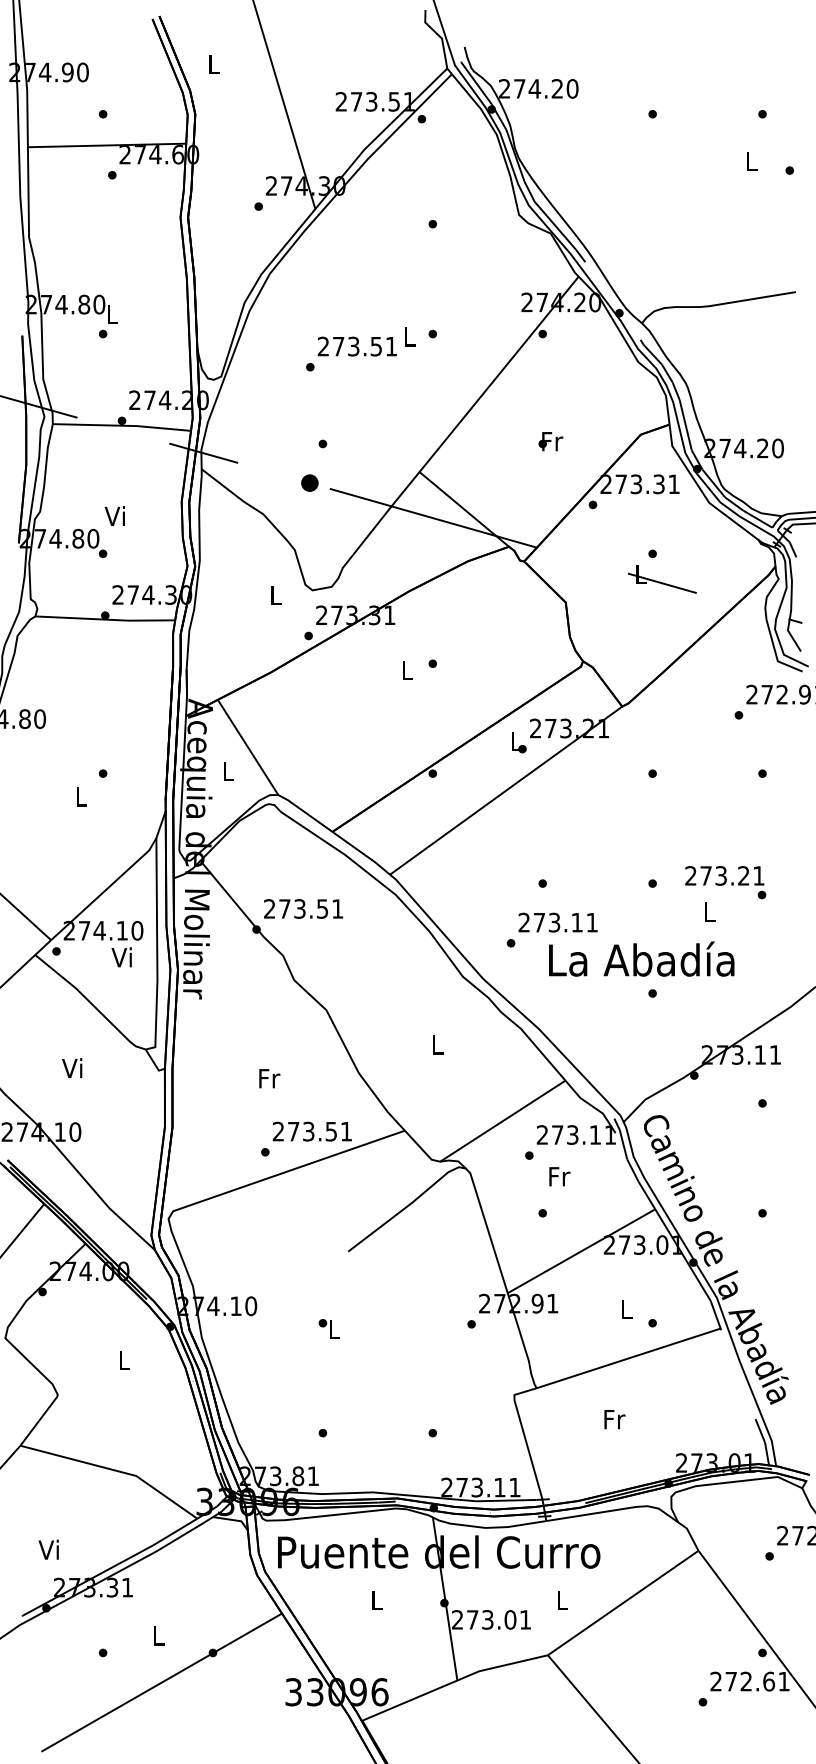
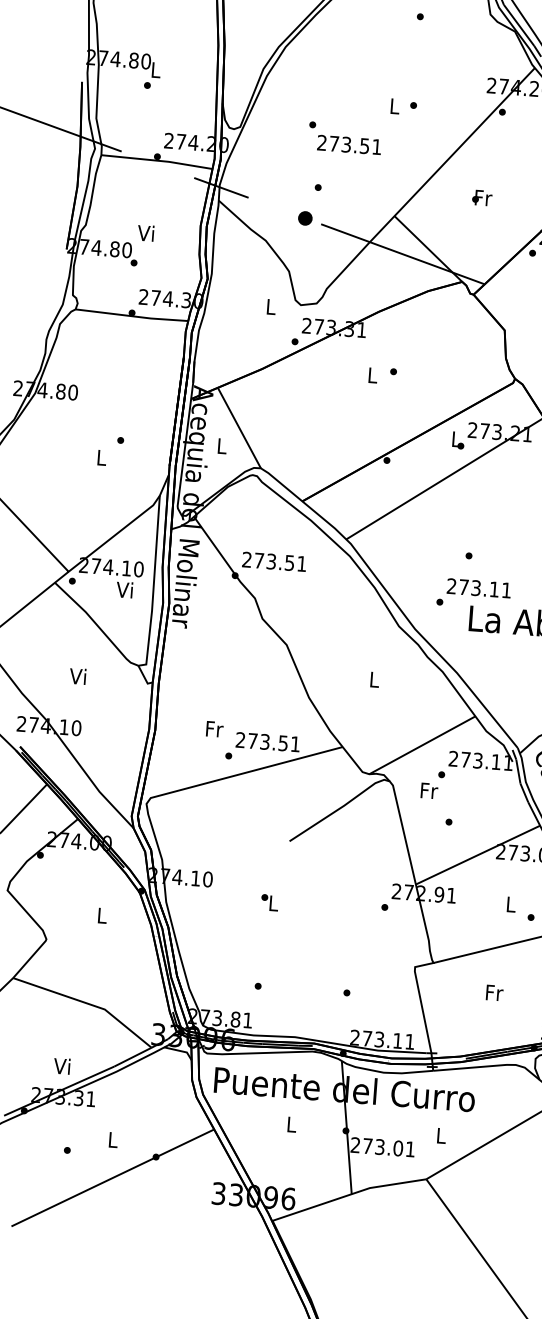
text: (356, 346) -> (348, 144), moved
text: (550, 441) -> (481, 197), moved
text: (269, 1078) -> (214, 729), moved
text: (559, 1176) -> (429, 790), moved
text: (48, 1549) -> (61, 1065), moved

